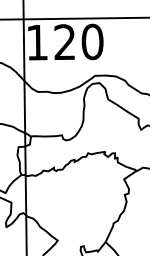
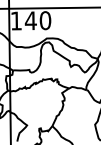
text: (64, 41) -> (30, 20), 120 -> 140

